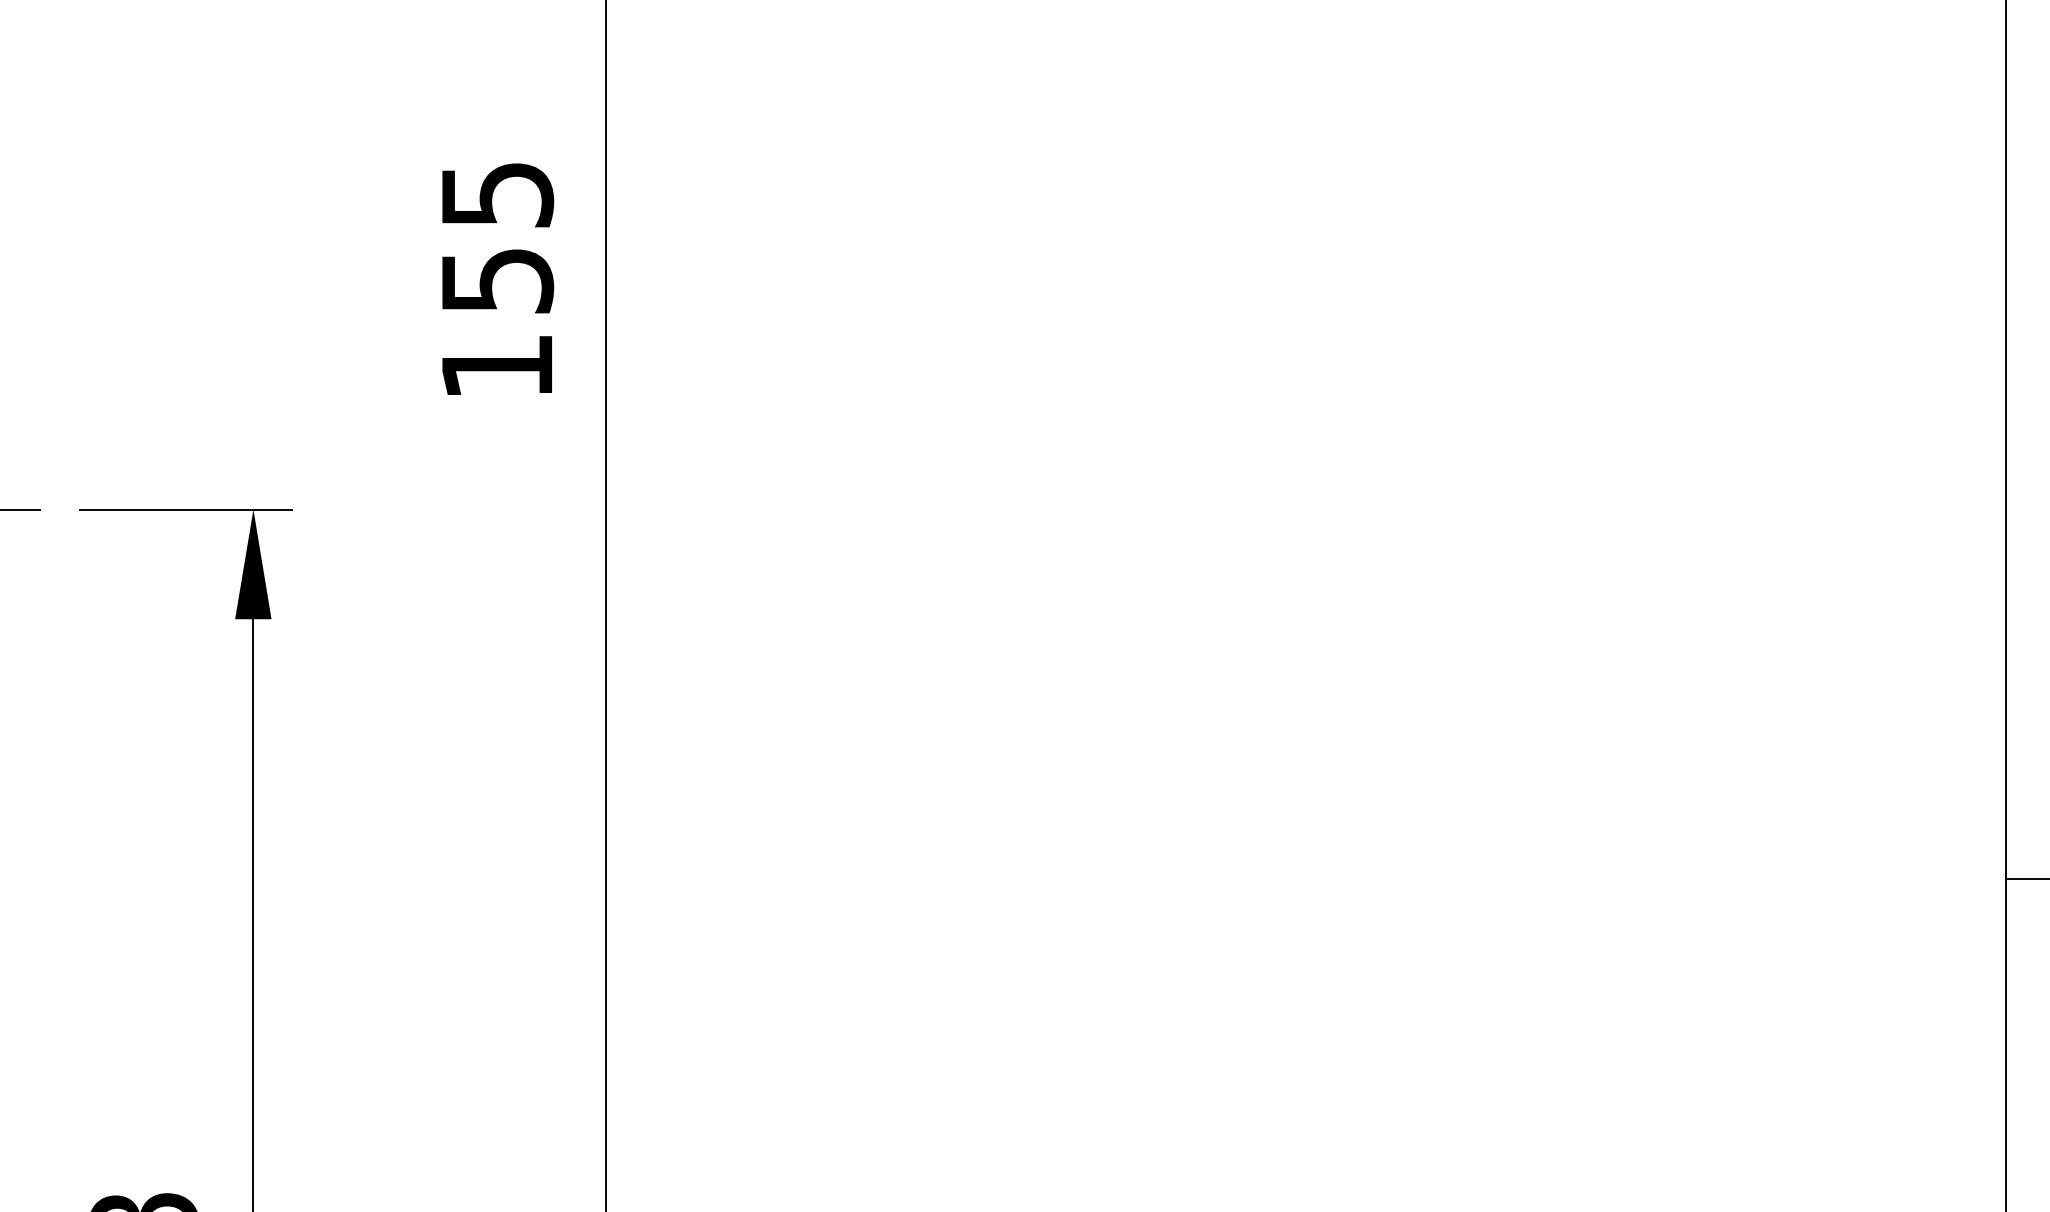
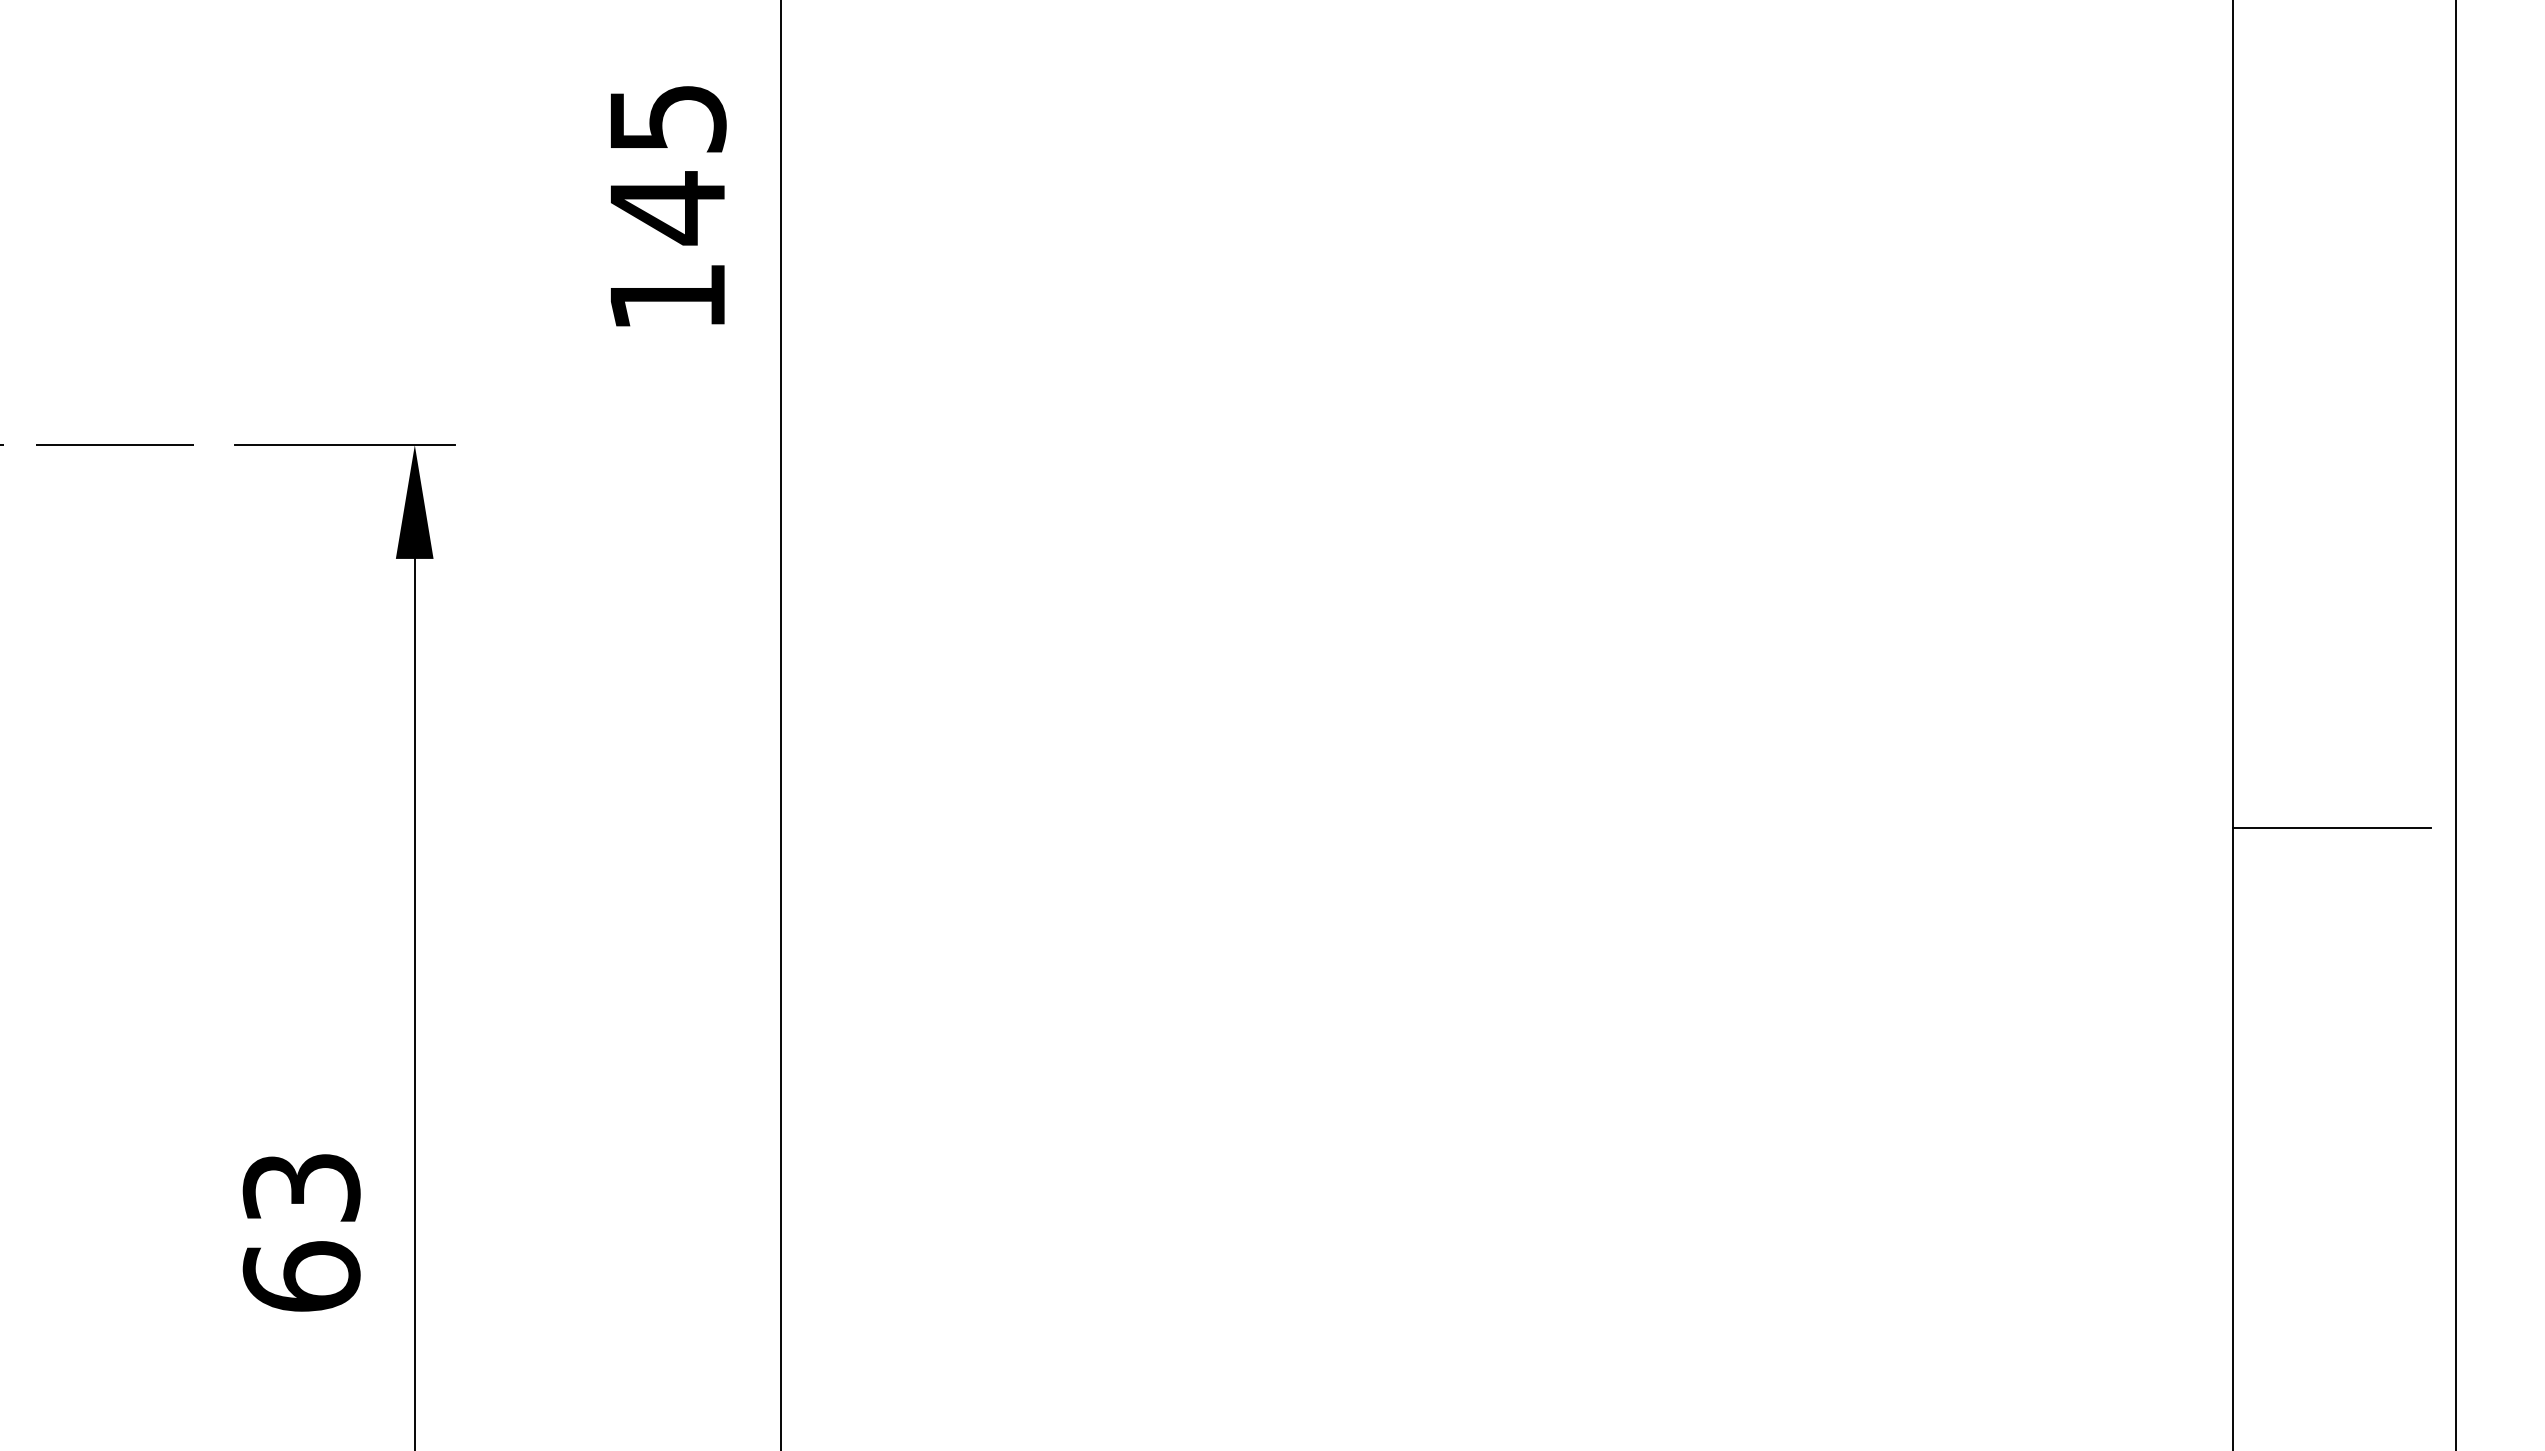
text: (498, 281) -> (668, 208), 155 -> 145

